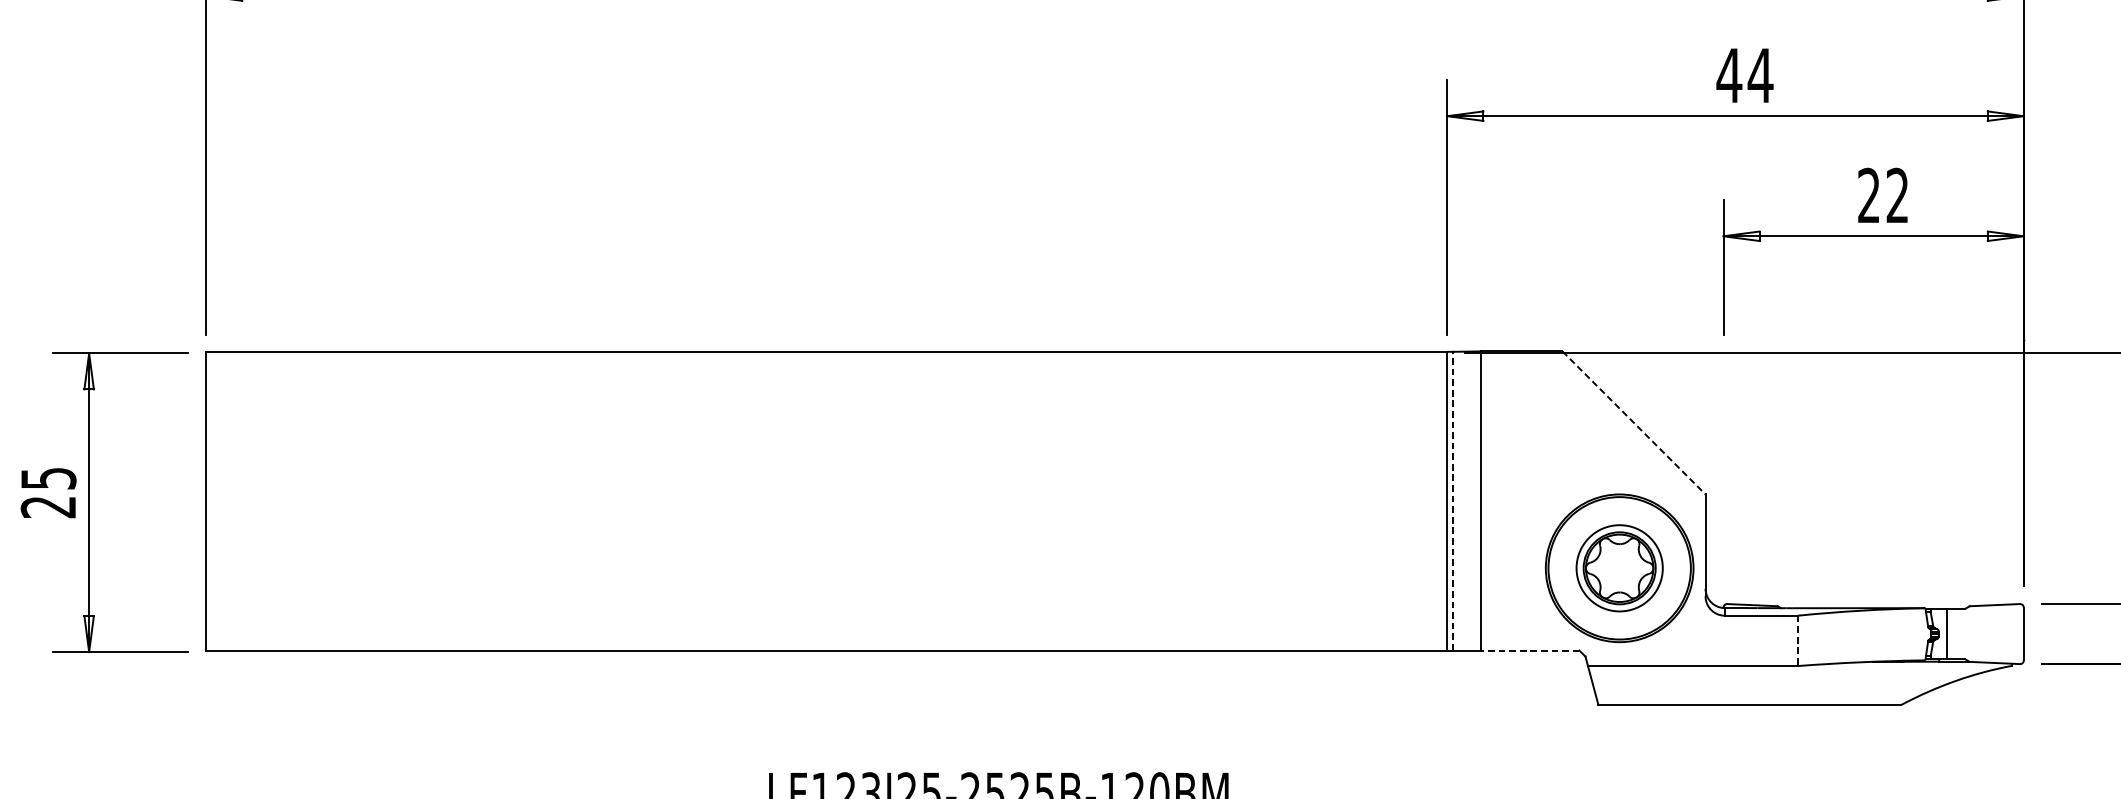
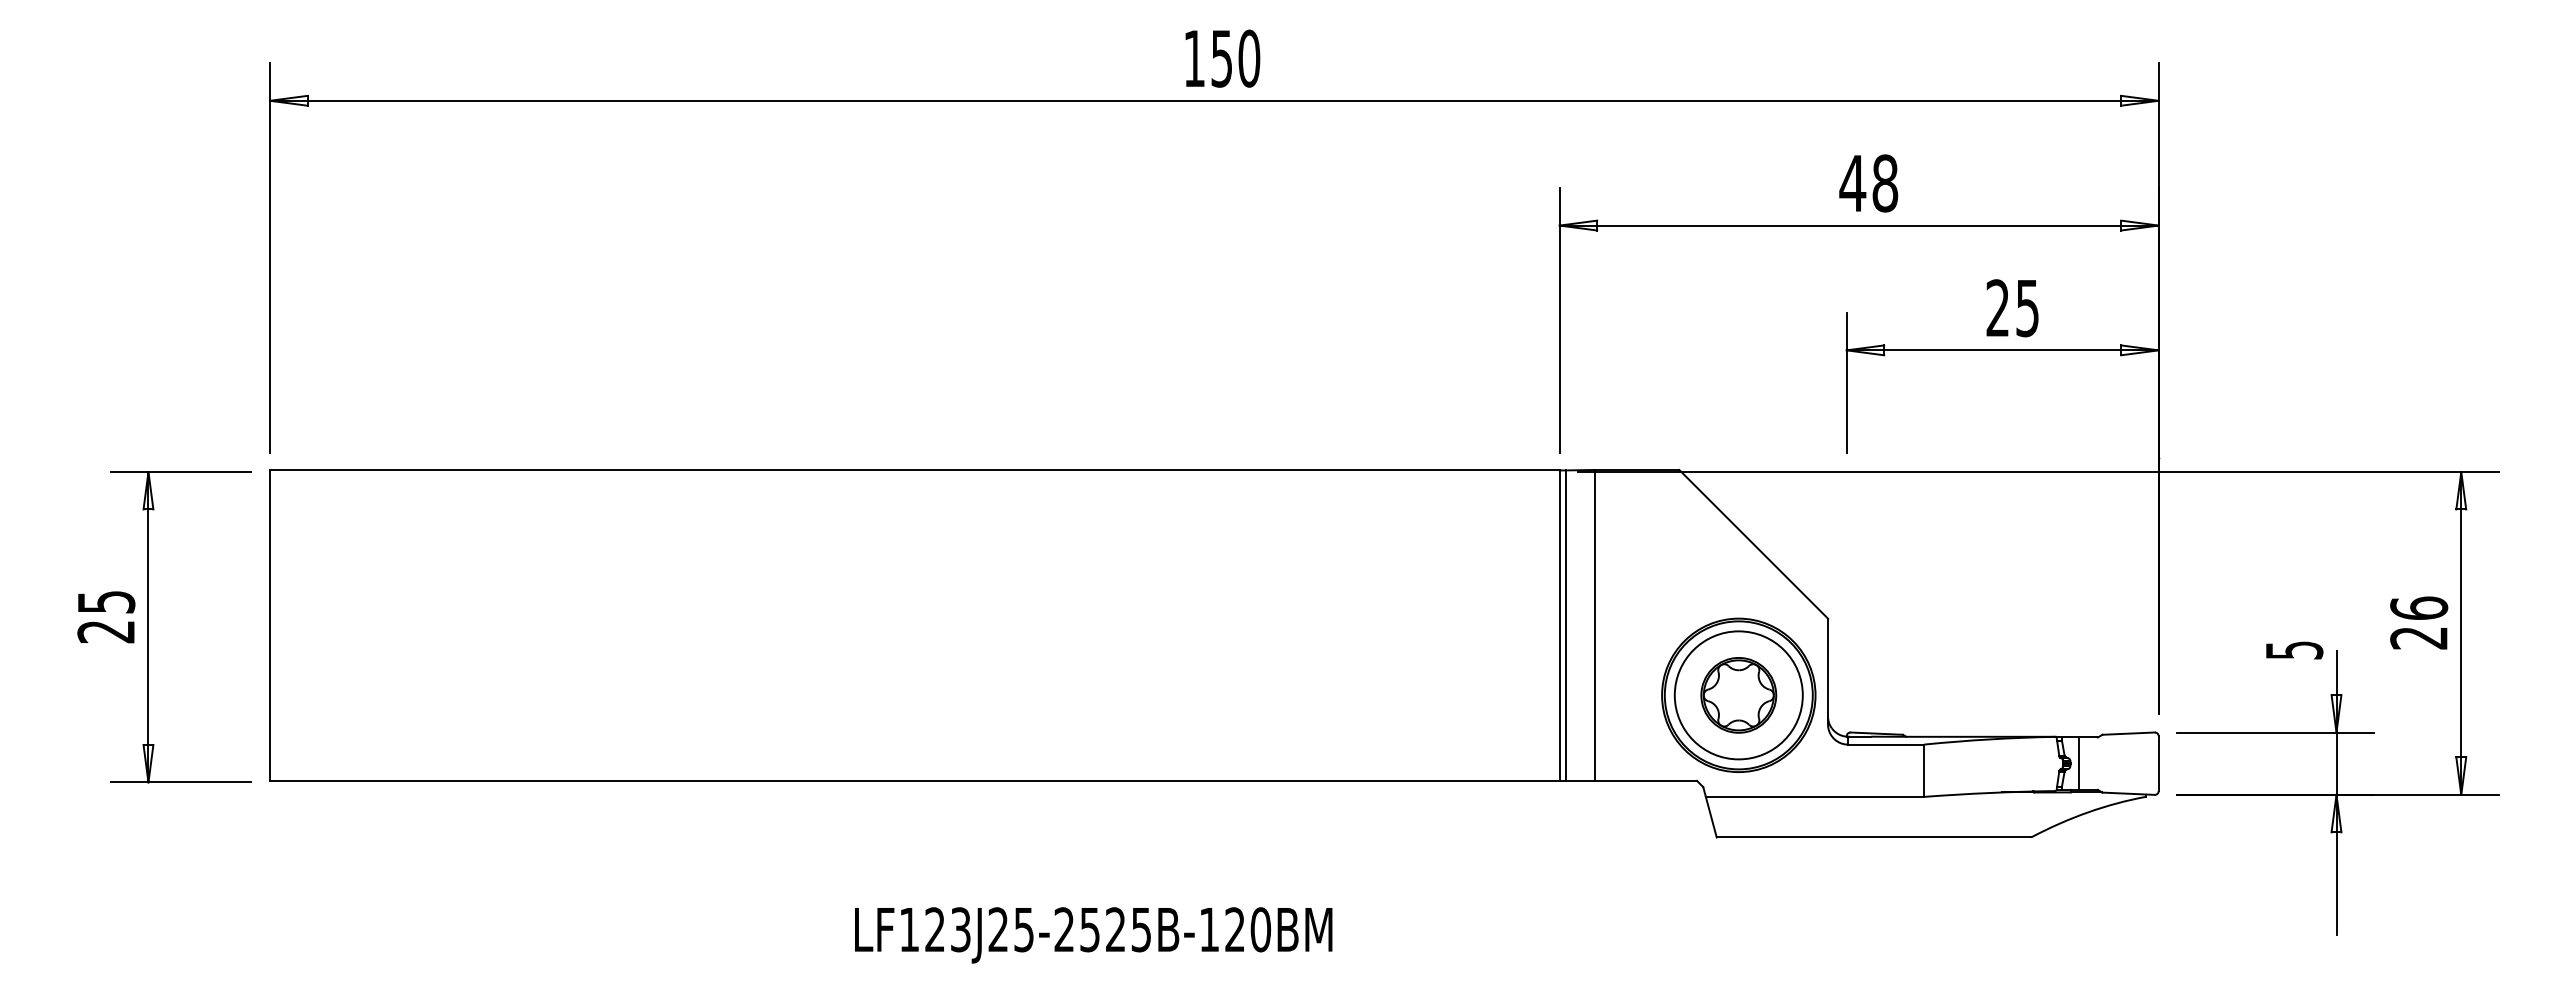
text: (1759, 75) -> (1884, 183), 44 -> 48
text: (1897, 195) -> (2027, 308), 22 -> 25
line: (1634, 423) -> (1754, 544), dashed -> solid
line: (1452, 501) -> (1565, 625), dashed -> solid
circle: (1619, 568) -> (1738, 695), size x1.43
line: (1798, 641) -> (1924, 771), dashed -> solid
line: (1530, 650) -> (1646, 780), dashed -> solid

